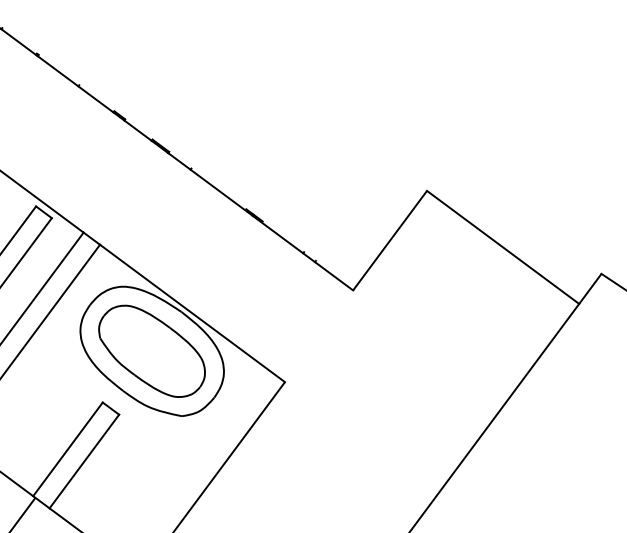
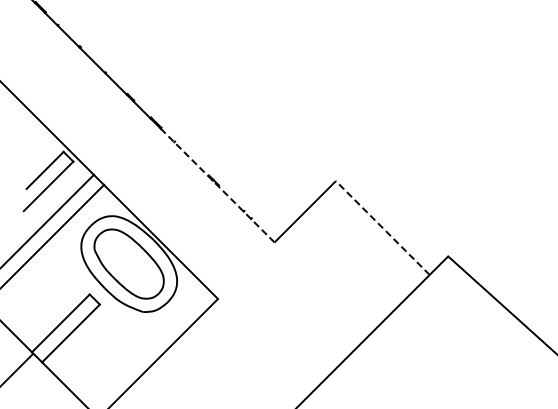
line: (260, 221) -> (217, 185), solid -> dashed
line: (502, 246) -> (382, 227), solid -> dashed

